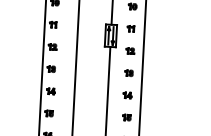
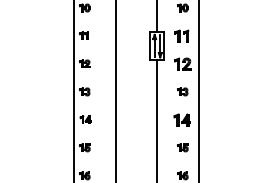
part: (131, 28) -> (182, 35), size x1.6
part: (130, 50) -> (182, 63), size x1.6
part: (126, 95) -> (181, 119), size x1.6

